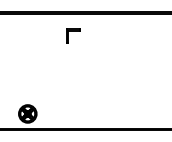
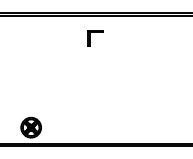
part: (73, 35) -> (95, 37), moved

